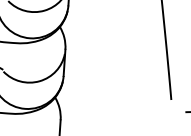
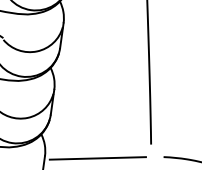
line: (116, 118) -> (97, 158), added

